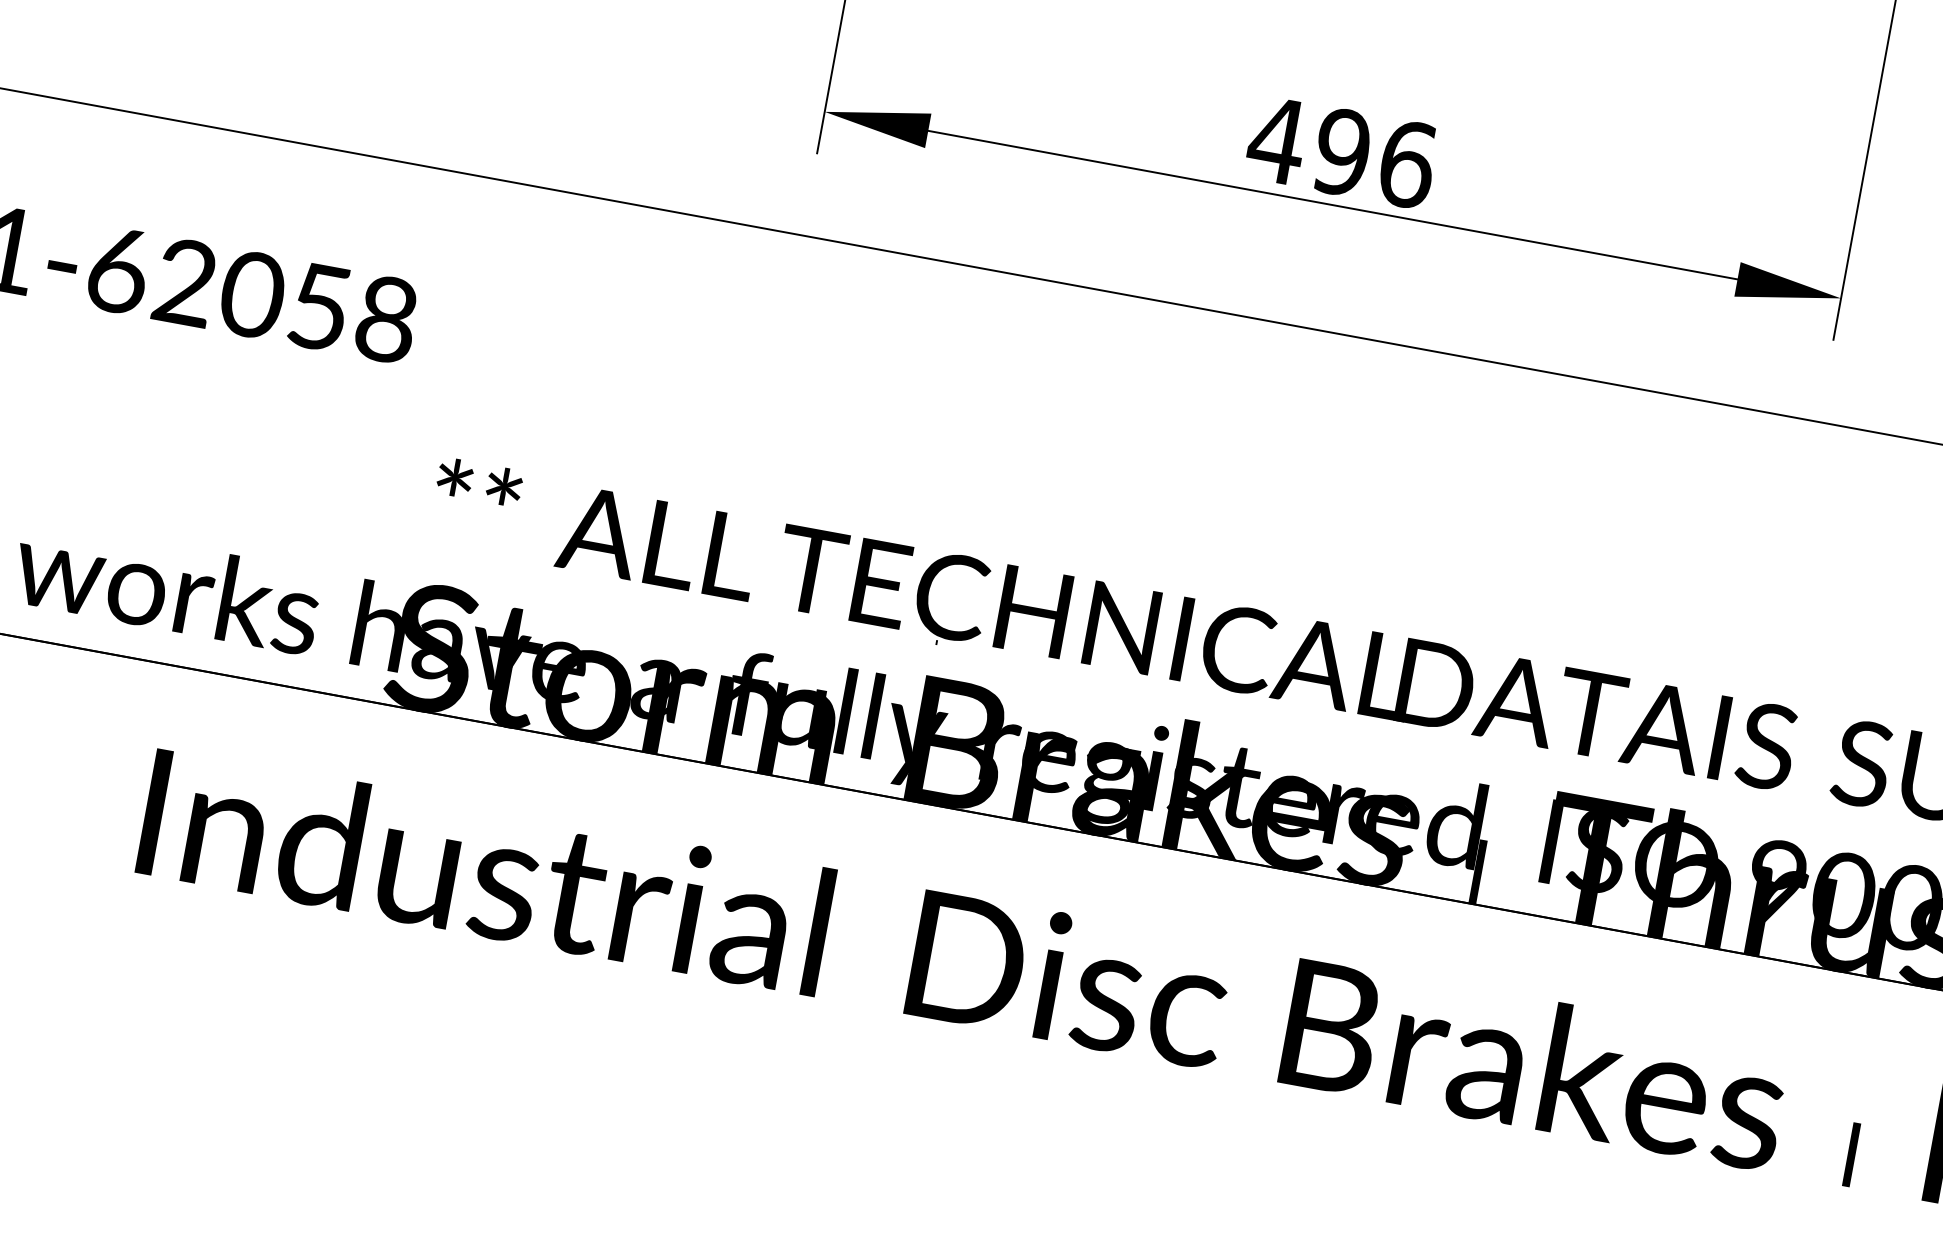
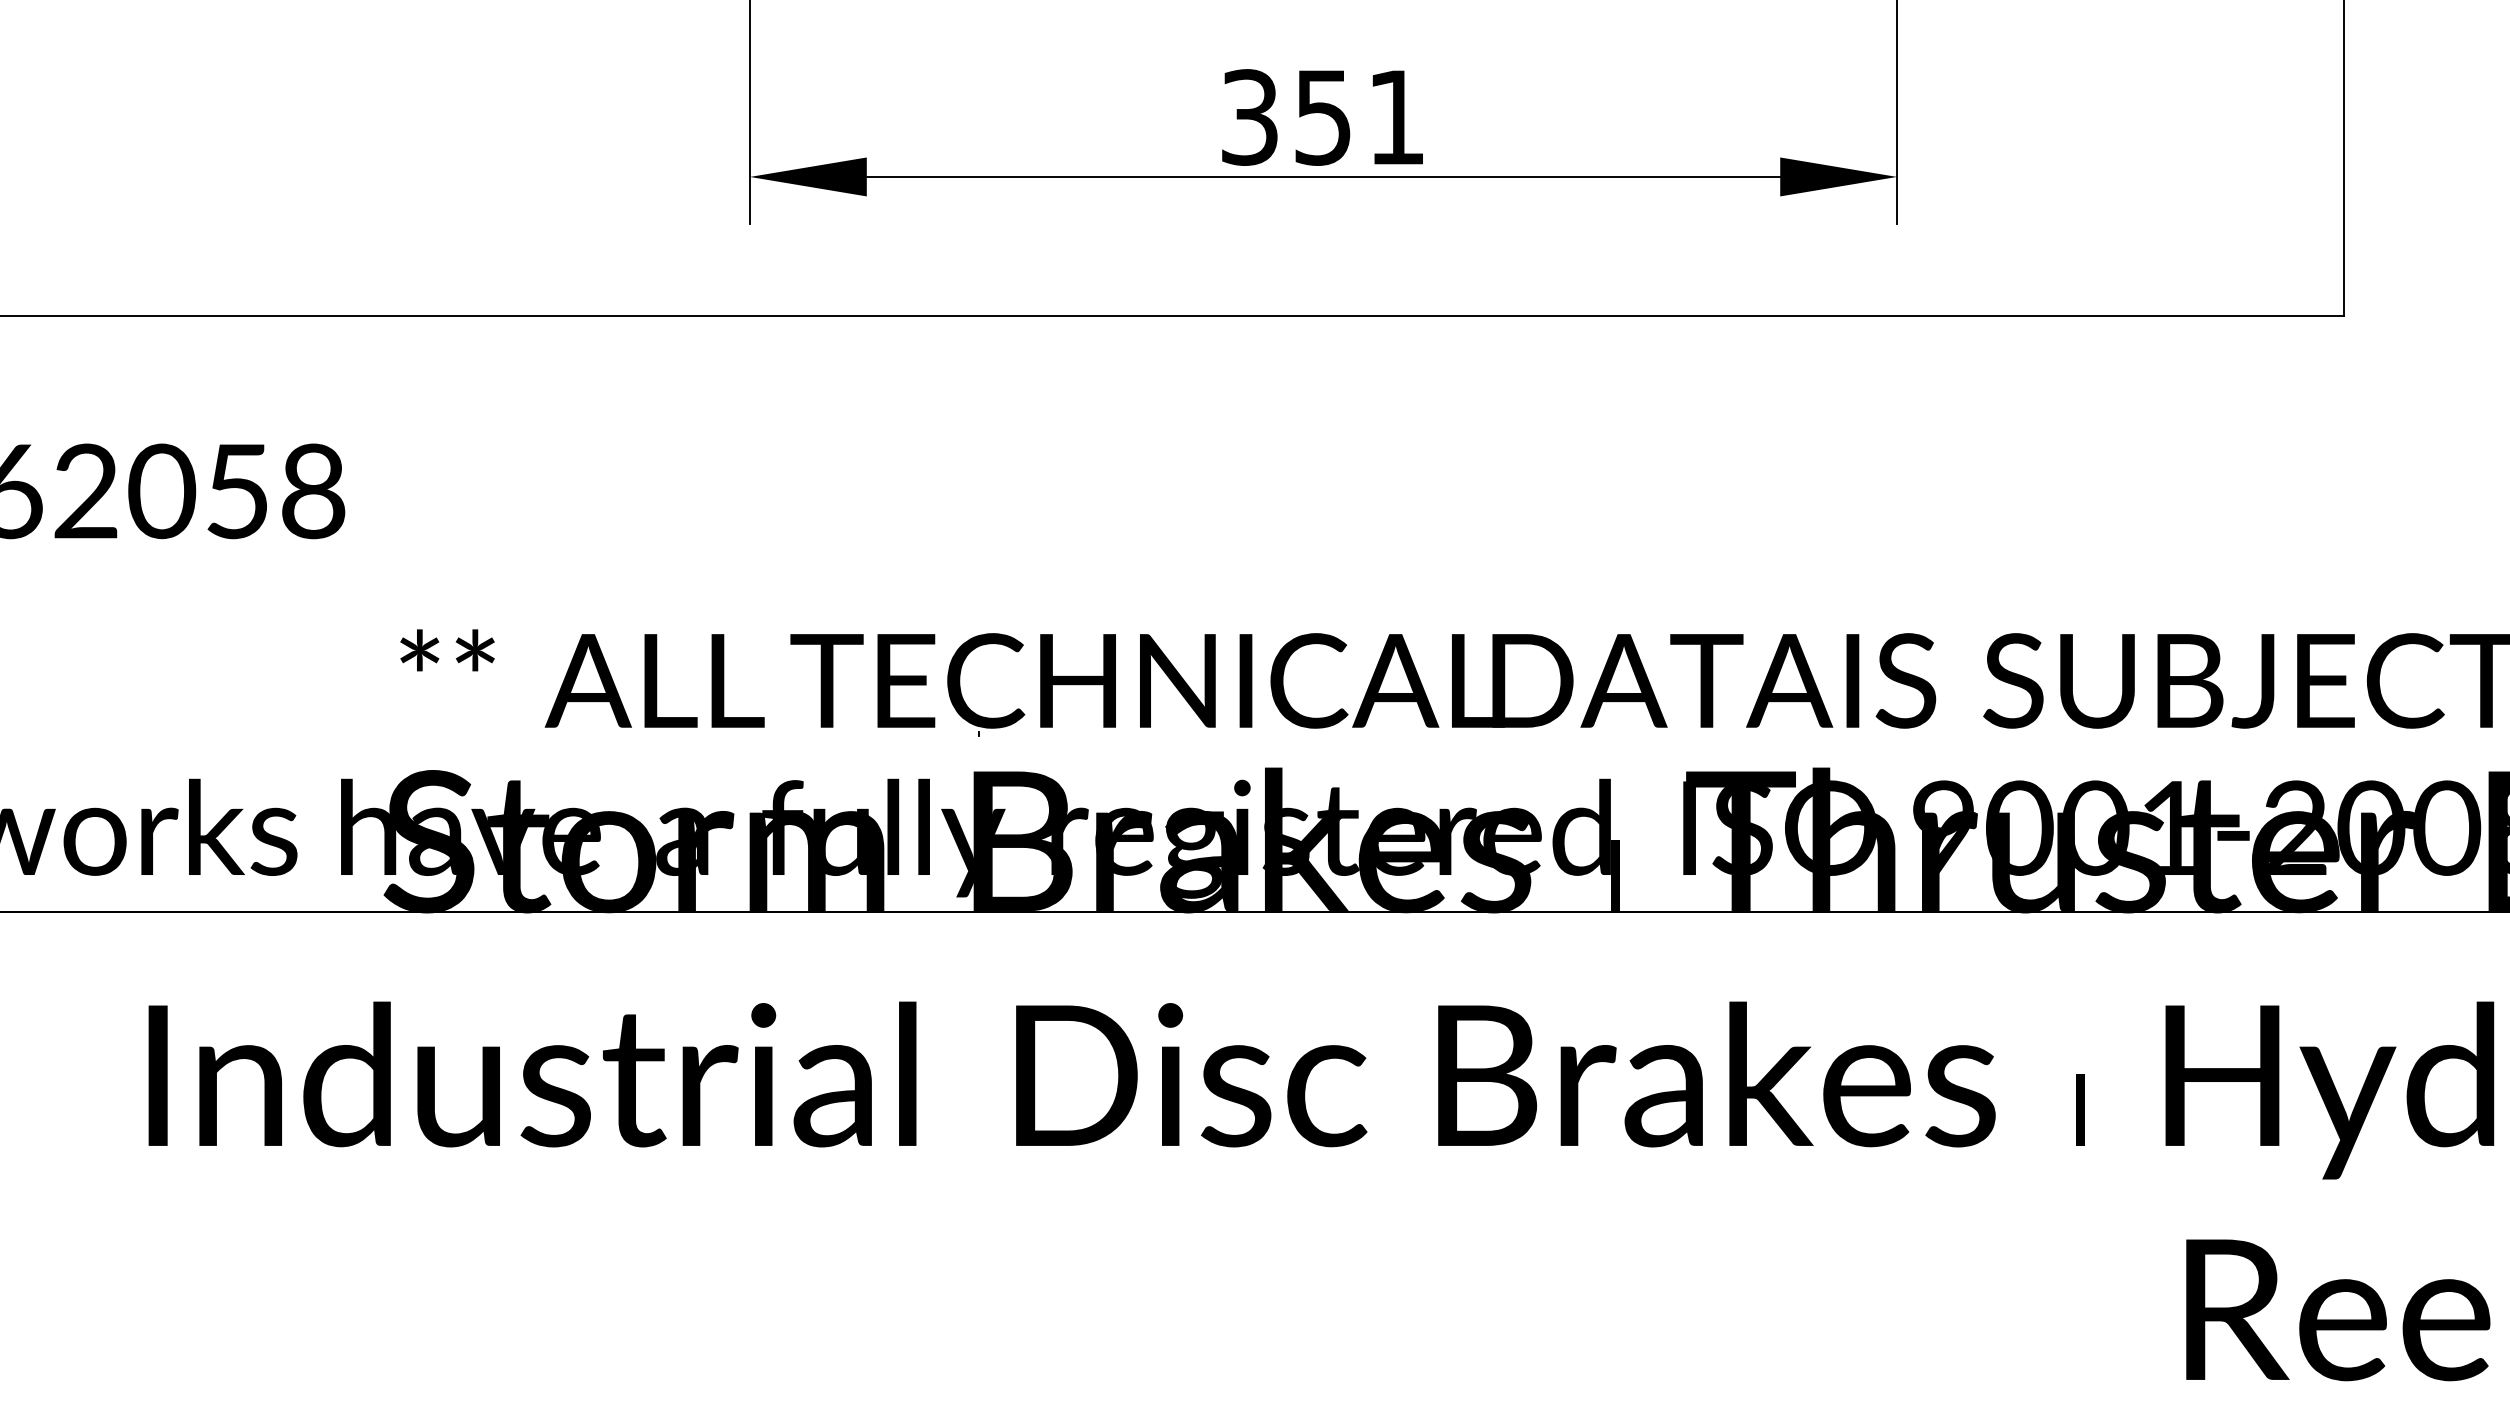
text: (1341, 152) -> (1322, 117), 496 -> 351

